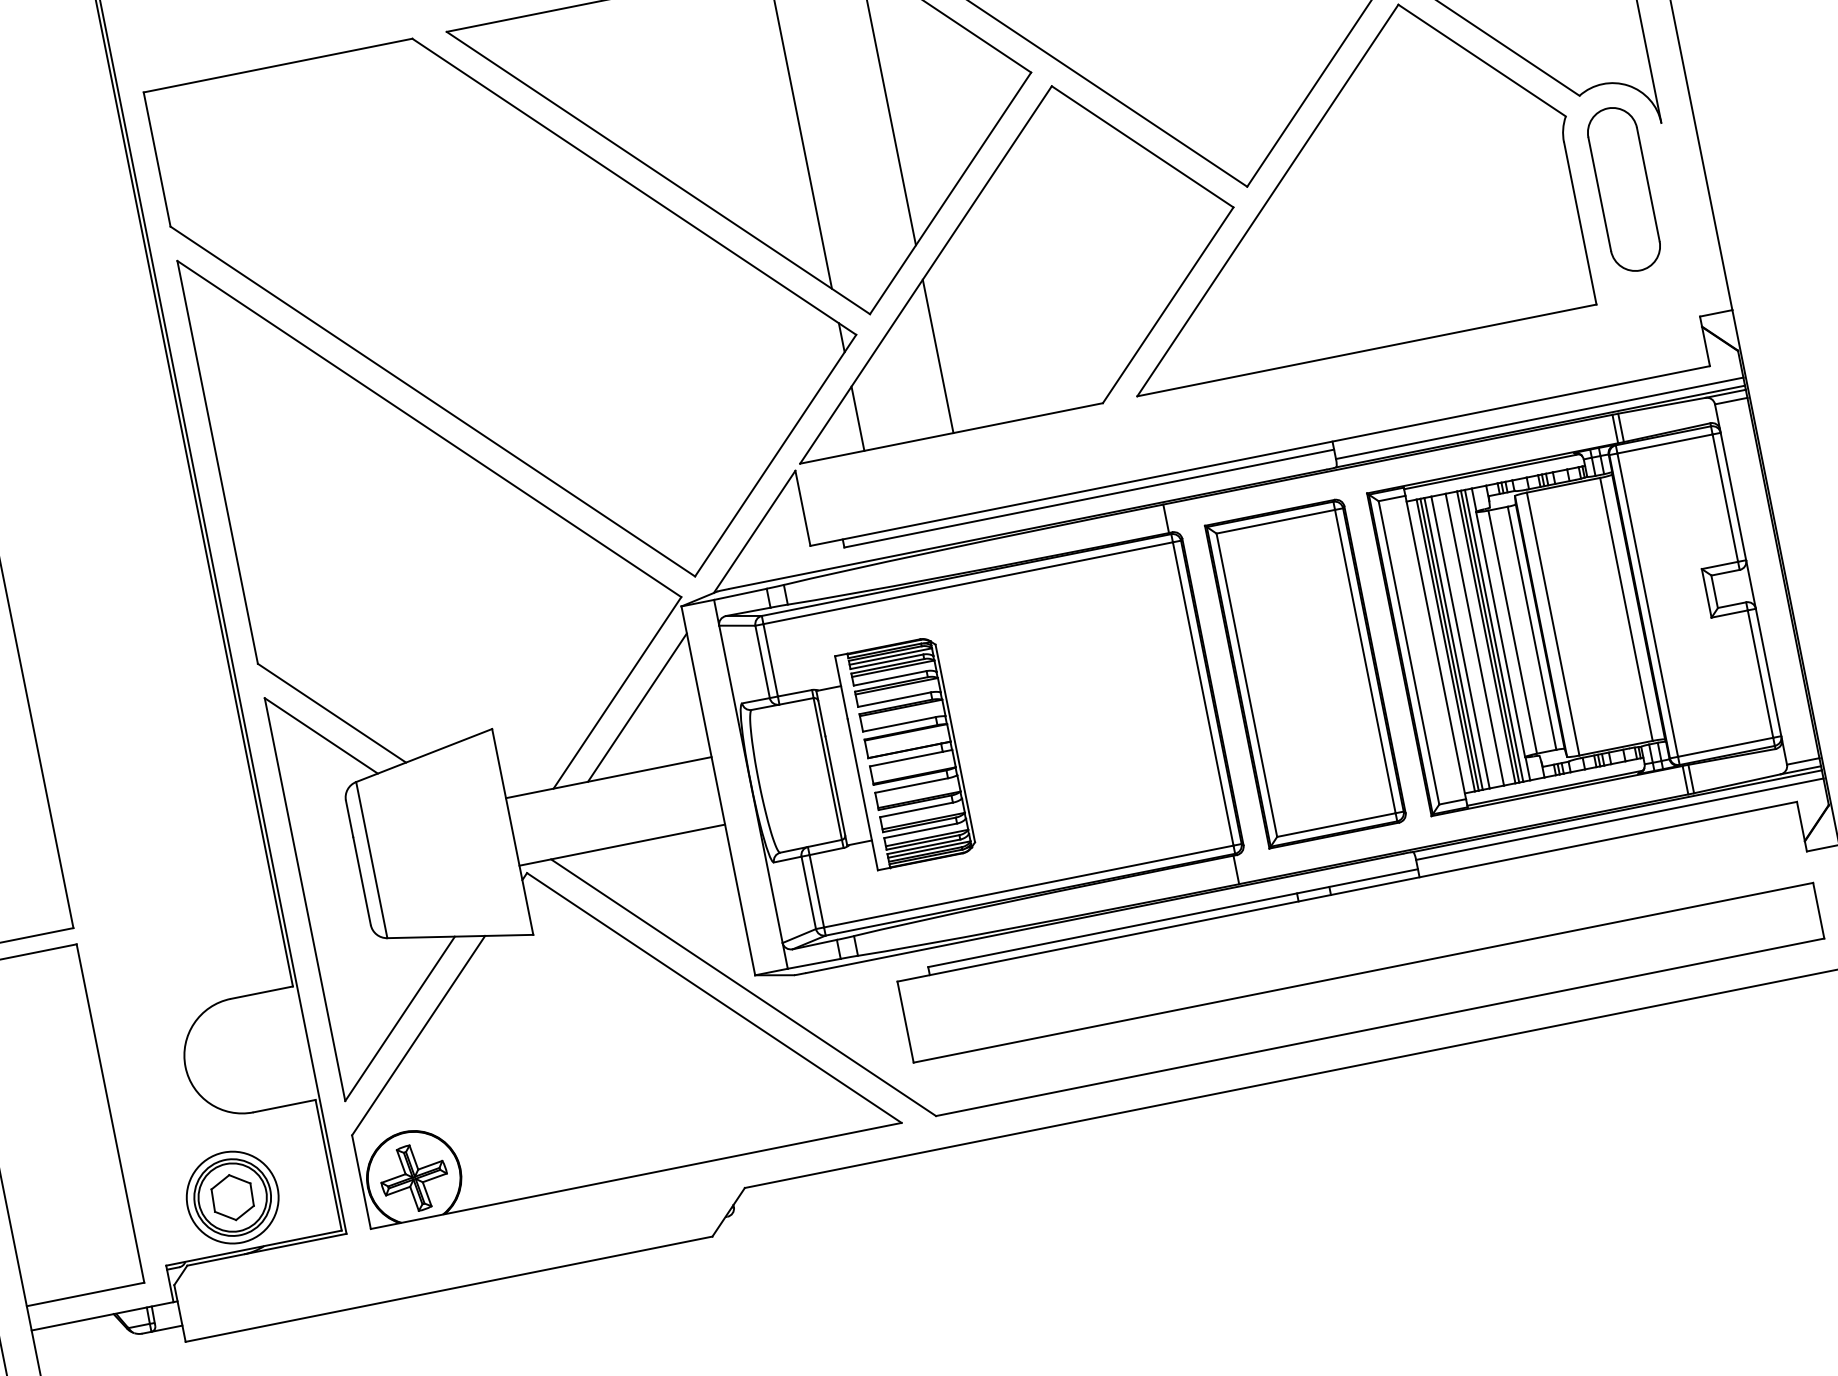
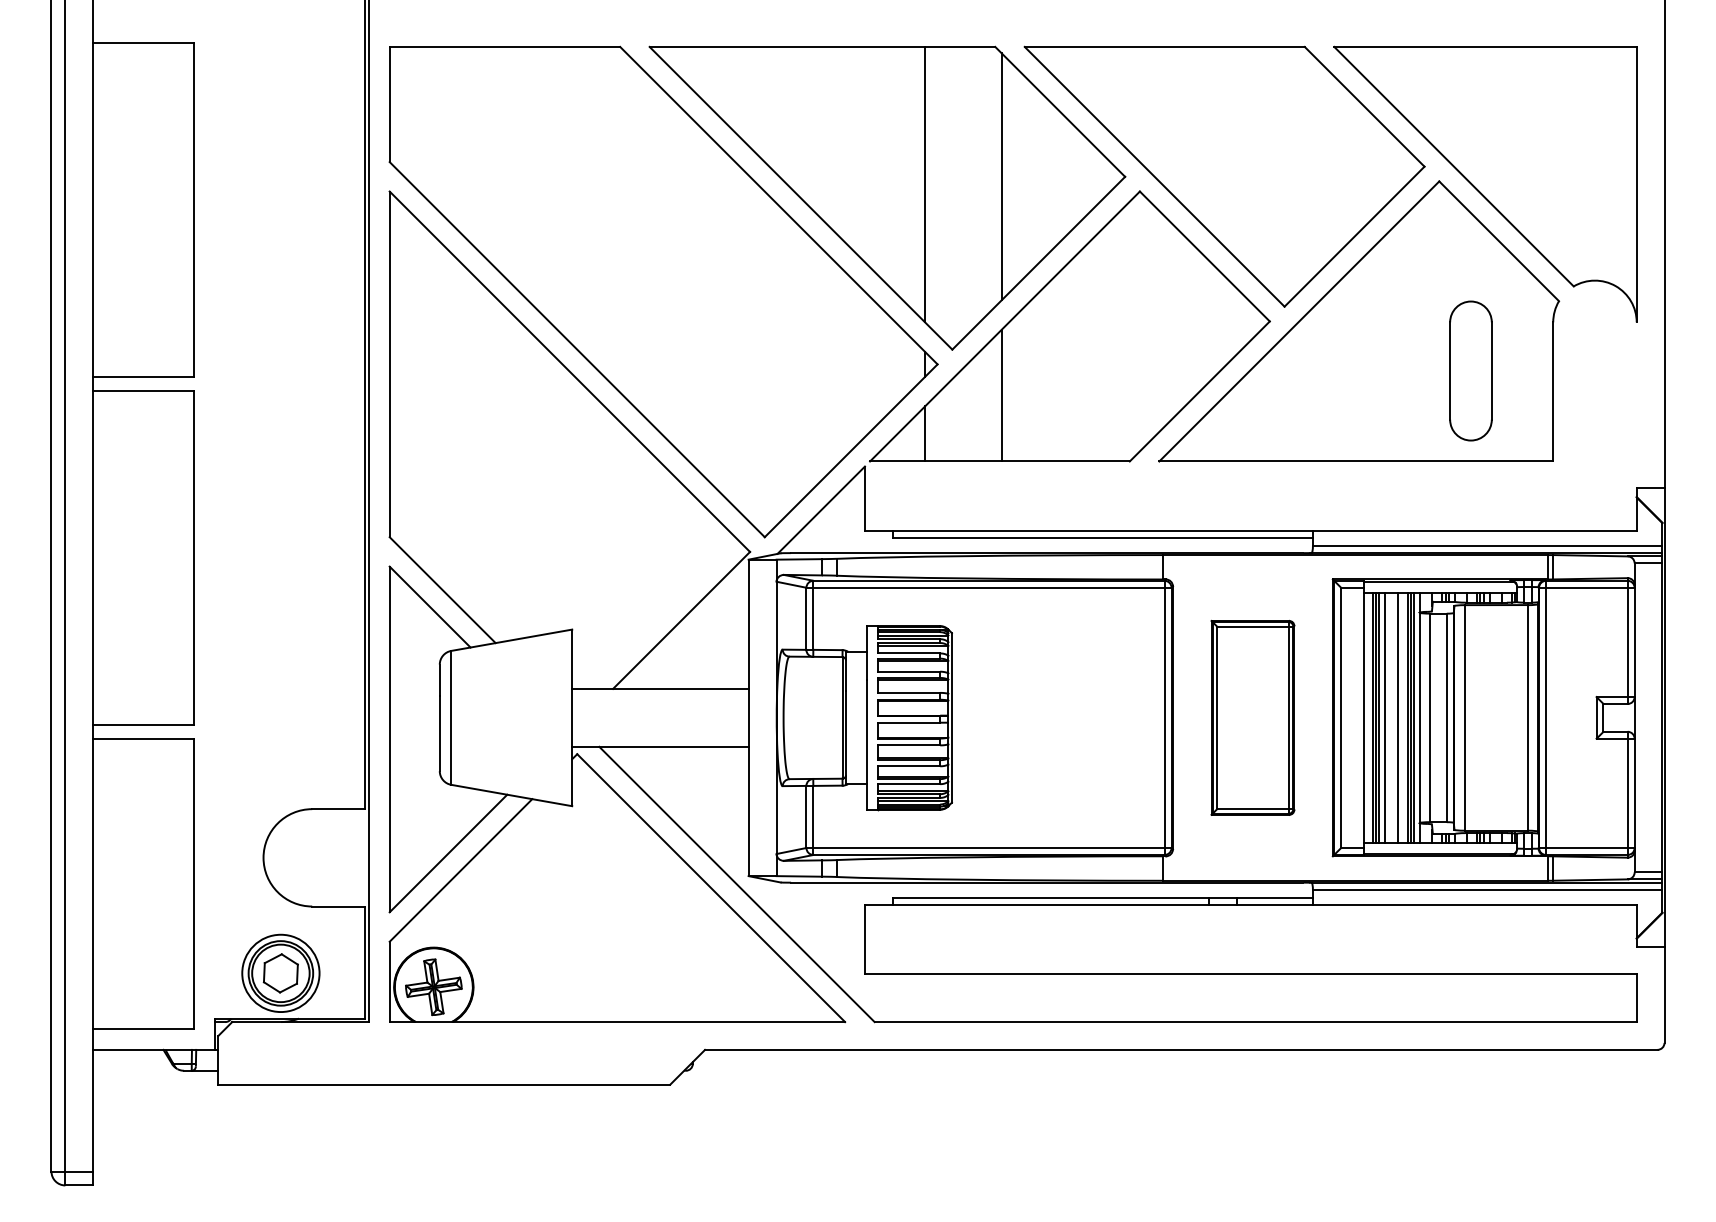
part: (1623, 188) -> (1470, 370), moved
part: (1305, 673) -> (1252, 717), size x0.7
line: (637, 707) -> (695, 635), removed

